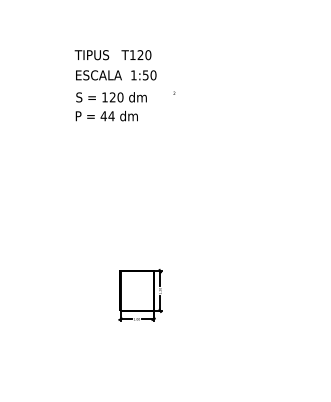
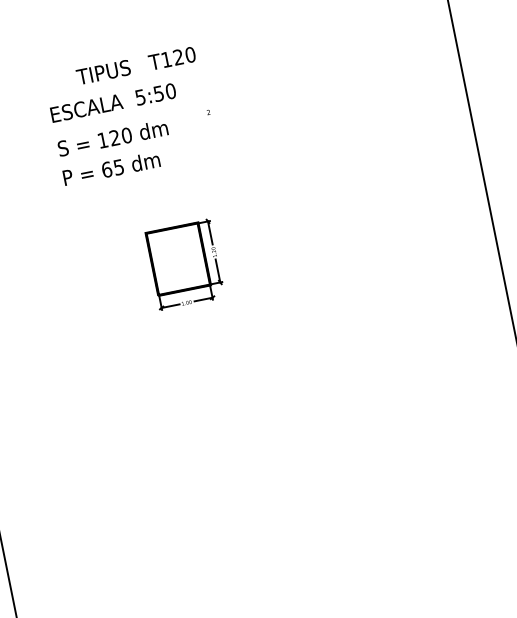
text: (112, 55) -> (135, 66), moved
text: (133, 75) -> (140, 97), 1:50 -> 5:50
text: (107, 116) -> (112, 169), 44 -> 65
part: (140, 295) -> (184, 265), moved

